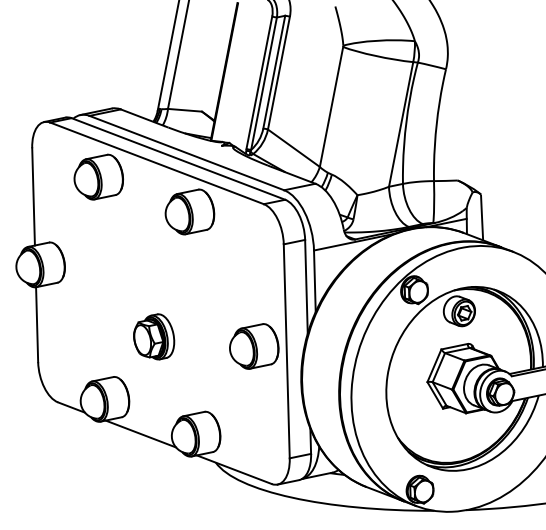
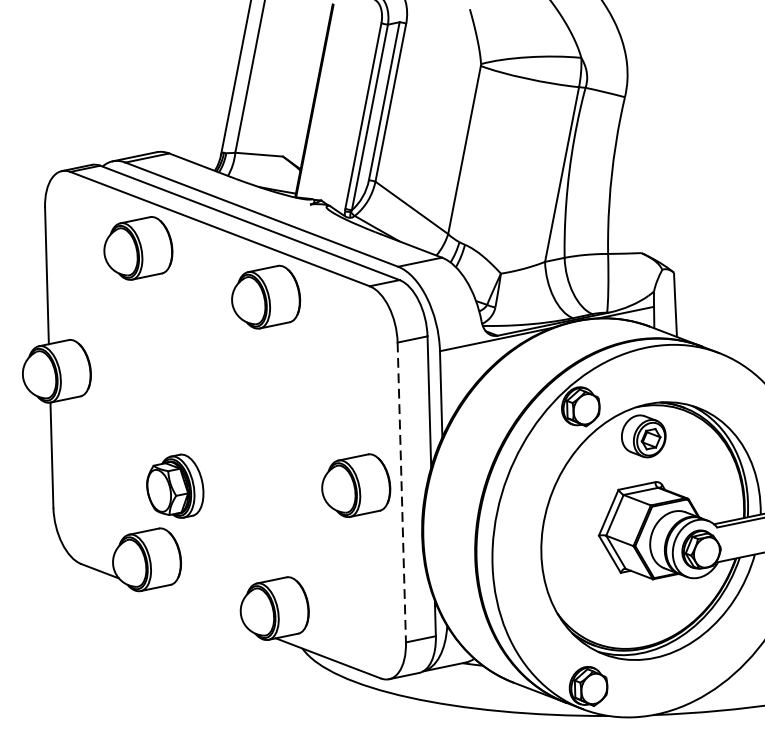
part: (154, 336) -> (175, 485), moved
line: (286, 351) -> (401, 492), solid -> dashed
line: (140, 433) -> (196, 607), removed

